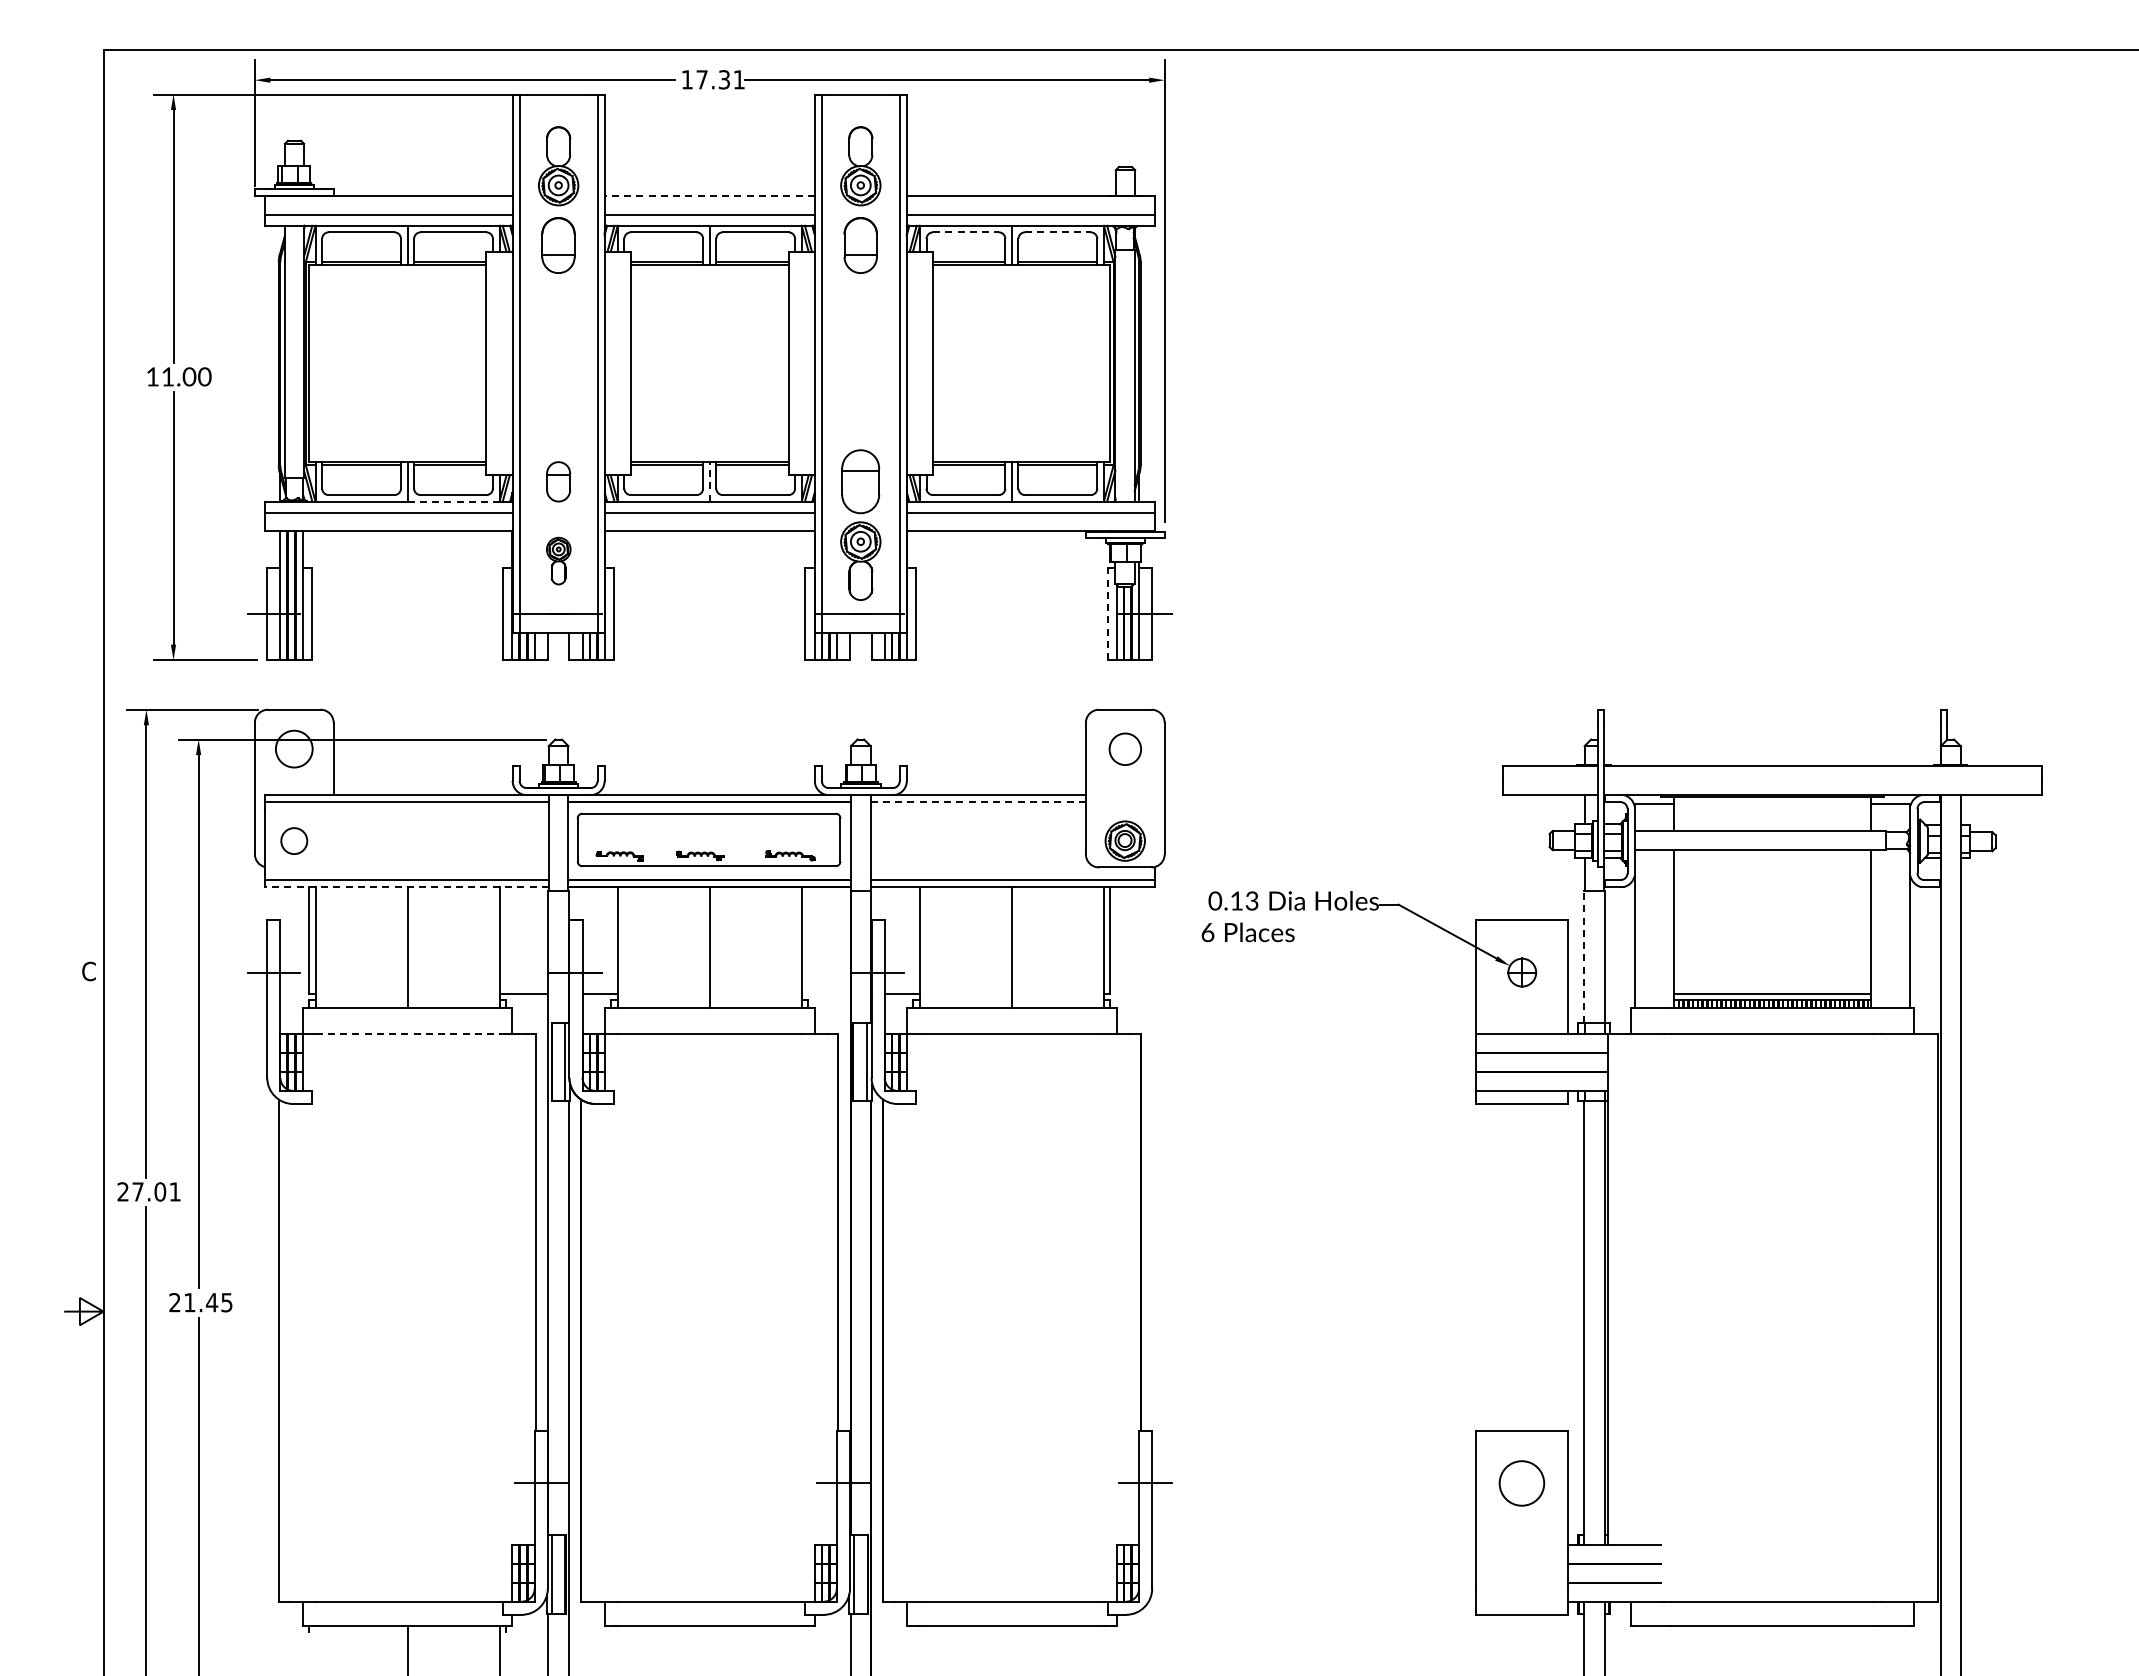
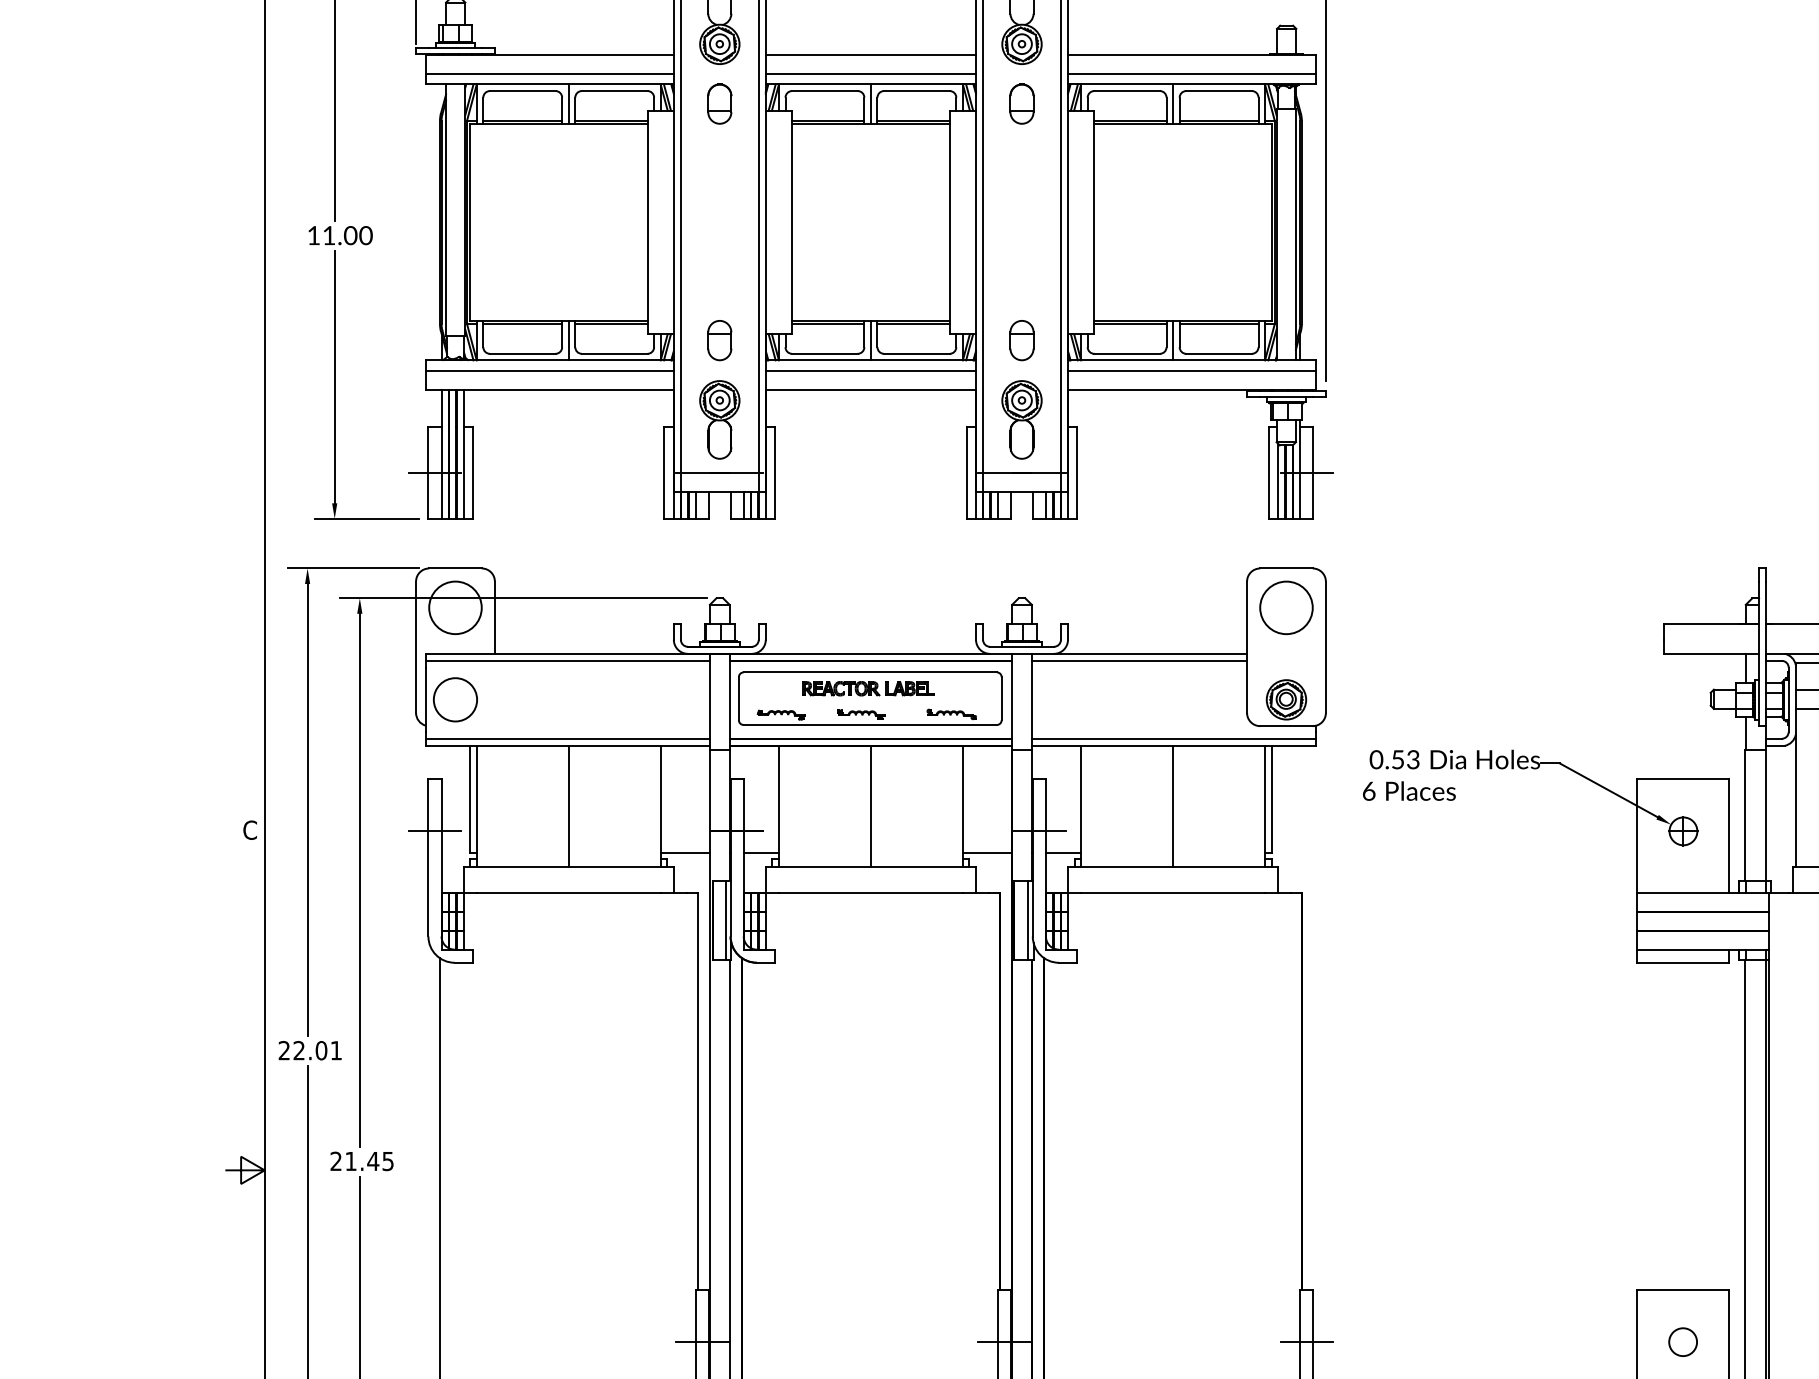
line: (709, 196) -> (870, 55), dashed -> solid
line: (965, 232) -> (1126, 91), dashed -> solid
line: (1057, 232) -> (1218, 91), dashed -> solid
part: (558, 244) -> (719, 103), size x0.71
part: (860, 244) -> (1021, 103), size x0.71
line: (709, 481) -> (870, 340), dashed -> solid
part: (860, 481) -> (1021, 340), size x0.62
line: (453, 501) -> (614, 360), dashed -> solid
part: (558, 560) -> (719, 419), size x1.67
line: (1107, 614) -> (1268, 473), dashed -> solid
circle: (294, 748) -> (455, 607), size x1.43
circle: (1125, 749) -> (1286, 608), size x1.67
line: (978, 802) -> (1139, 661), dashed -> solid
part: (707, 829) -> (868, 688), added
circle: (293, 840) -> (454, 699), size x1.67
line: (406, 887) -> (567, 746), dashed -> solid
text: (1236, 900) -> (1397, 759), 0.13 -> 0.53
line: (1584, 956) -> (1745, 815), dashed -> solid
line: (825, 993) -> (986, 852), added
line: (407, 1034) -> (568, 893), dashed -> solid
text: (137, 1191) -> (298, 1050), 27.01 -> 22.01
circle: (1521, 1483) -> (1682, 1342), size x0.62

